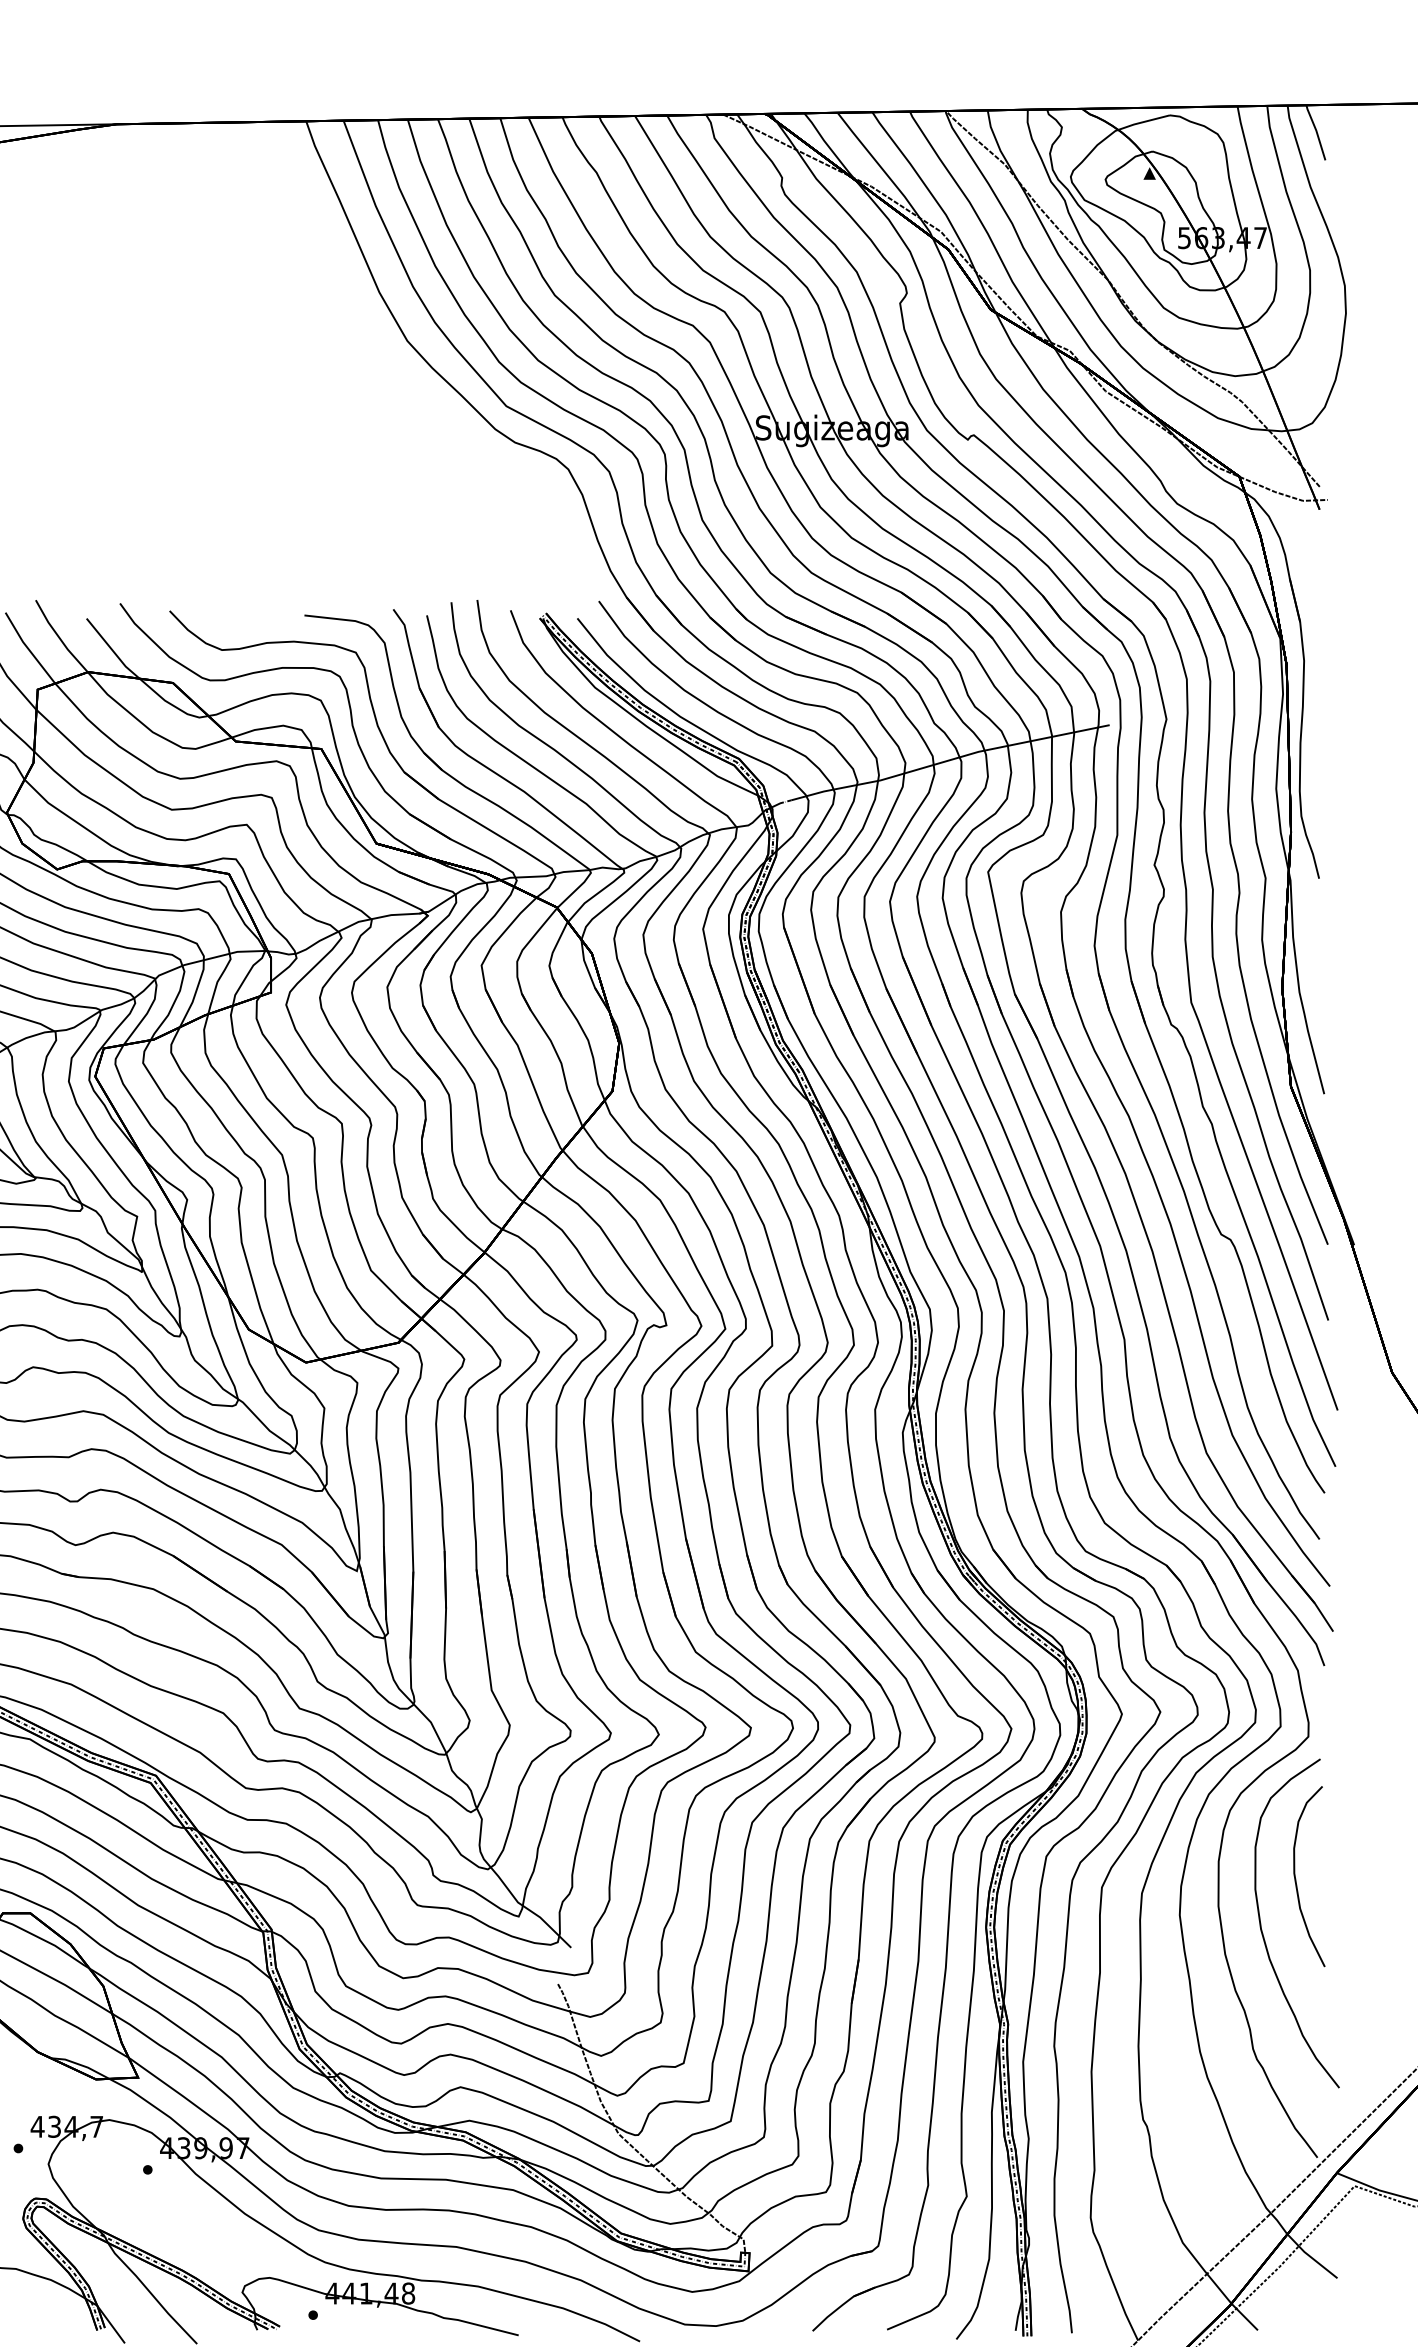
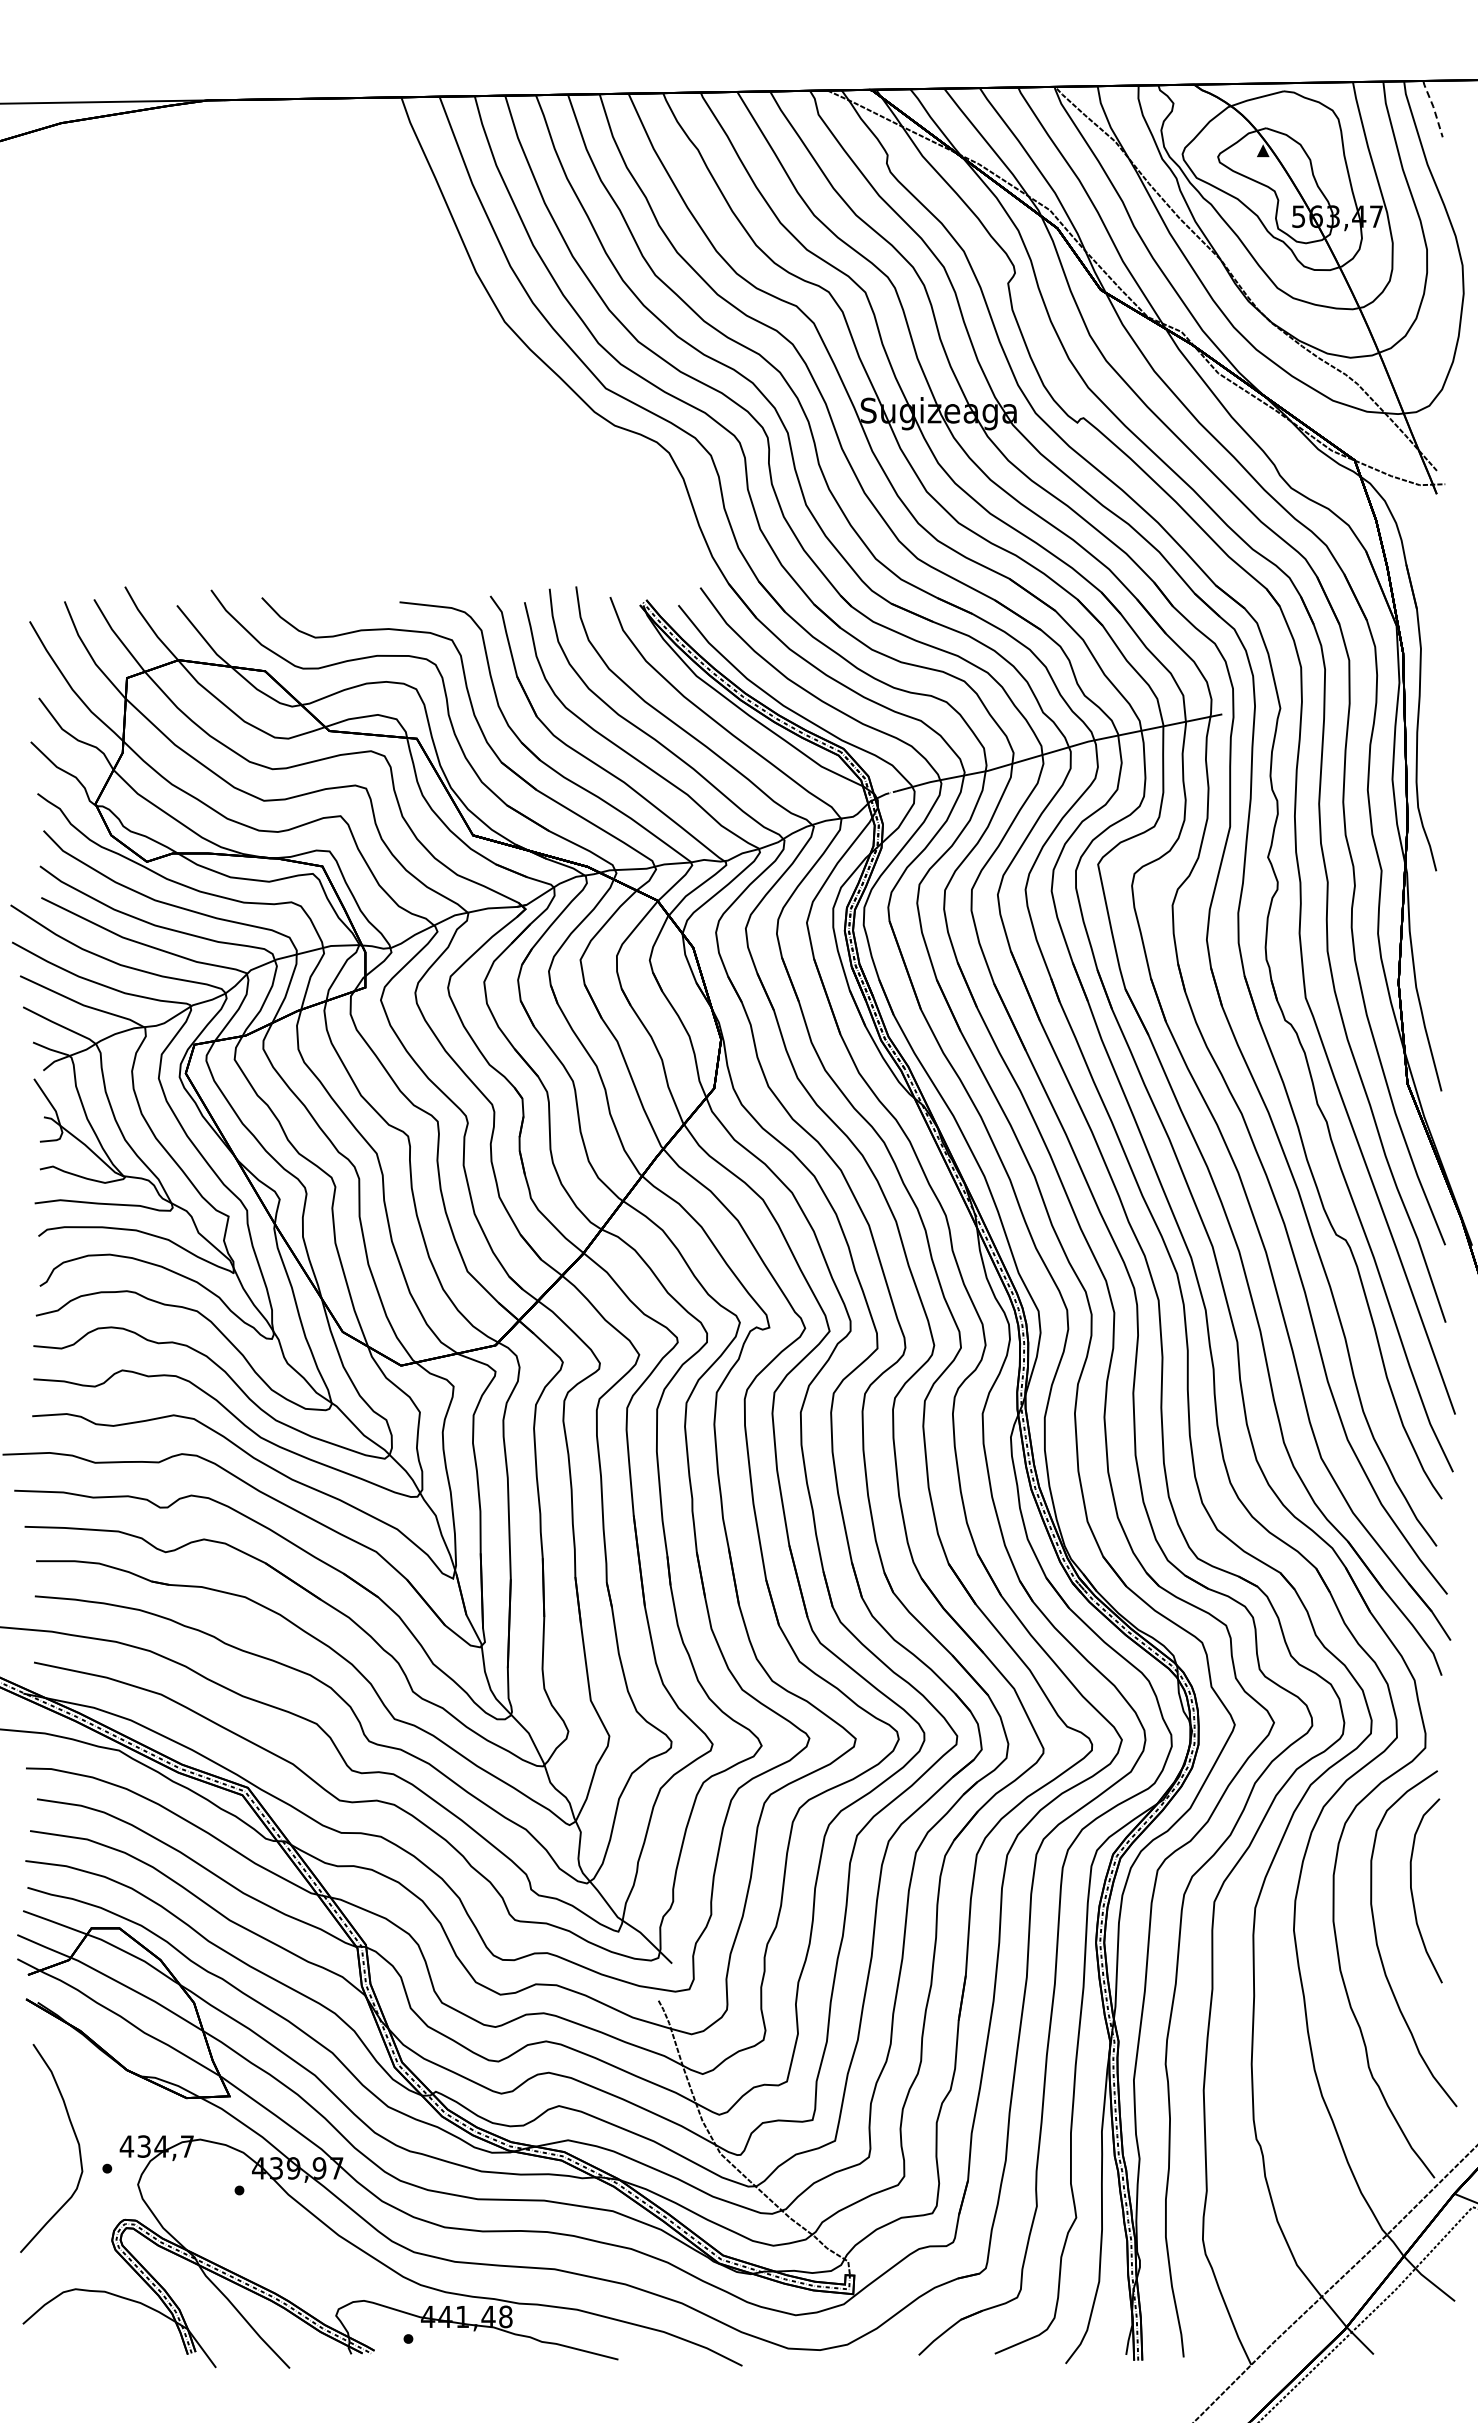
line: (1316, 131) -> (1433, 107), solid -> dashed

